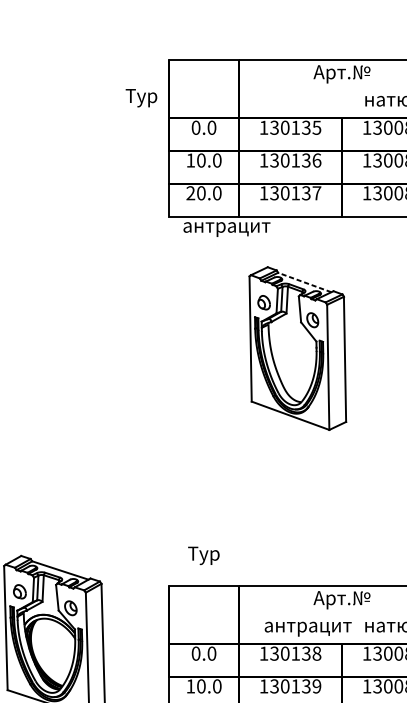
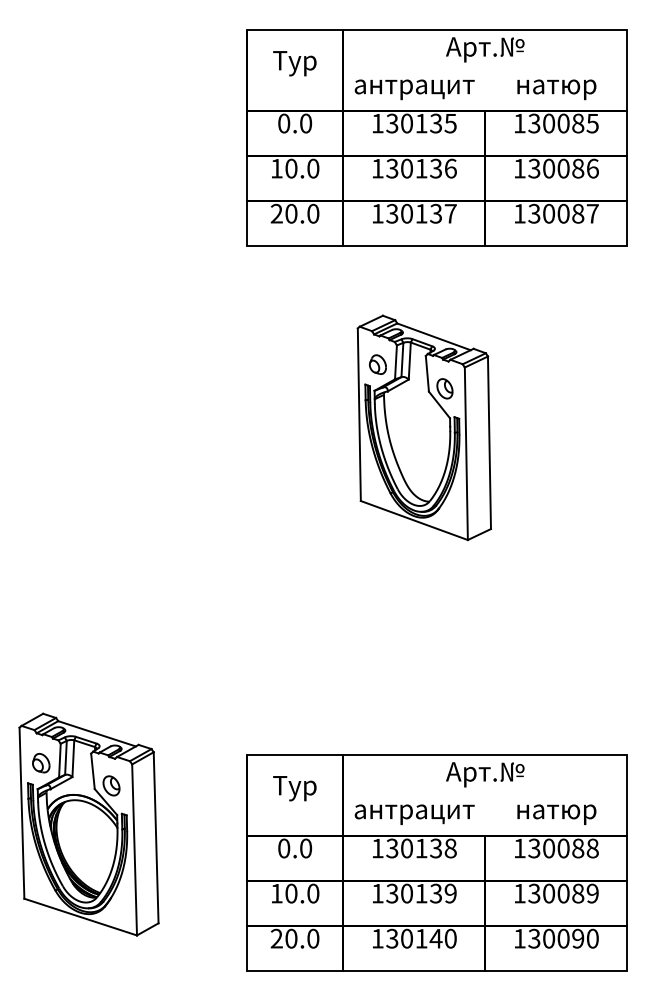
text: (141, 98) -> (294, 63), moved
text: (226, 229) -> (414, 89), moved
line: (304, 282) -> (433, 336), dashed -> solid
text: (203, 555) -> (294, 788), moved
text: (308, 629) -> (414, 814), moved

